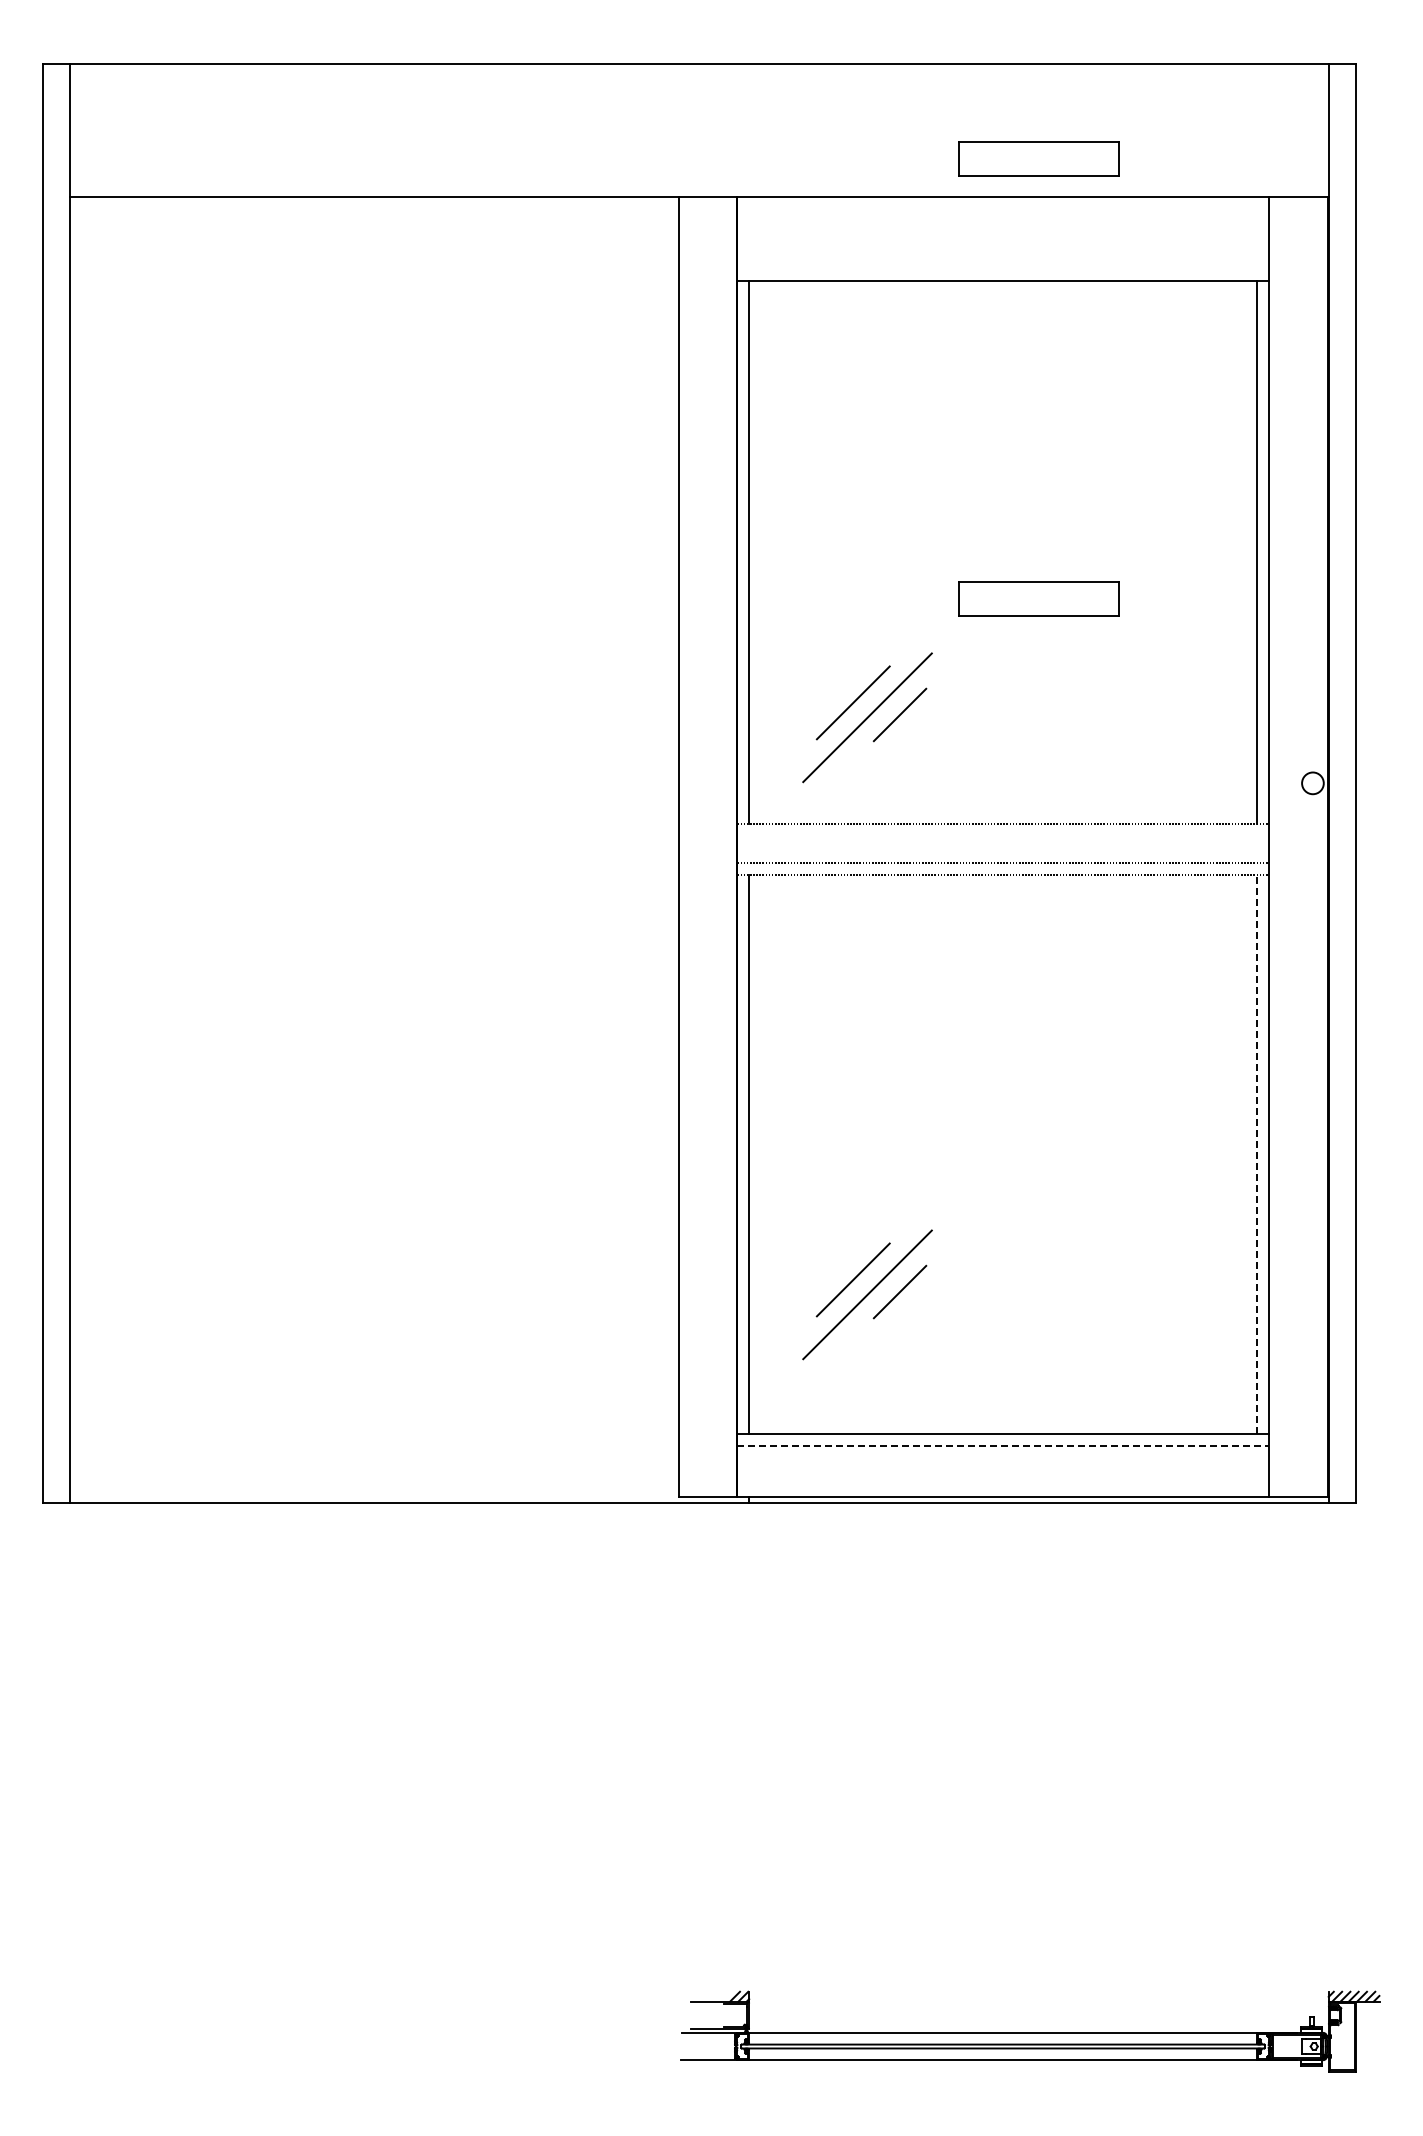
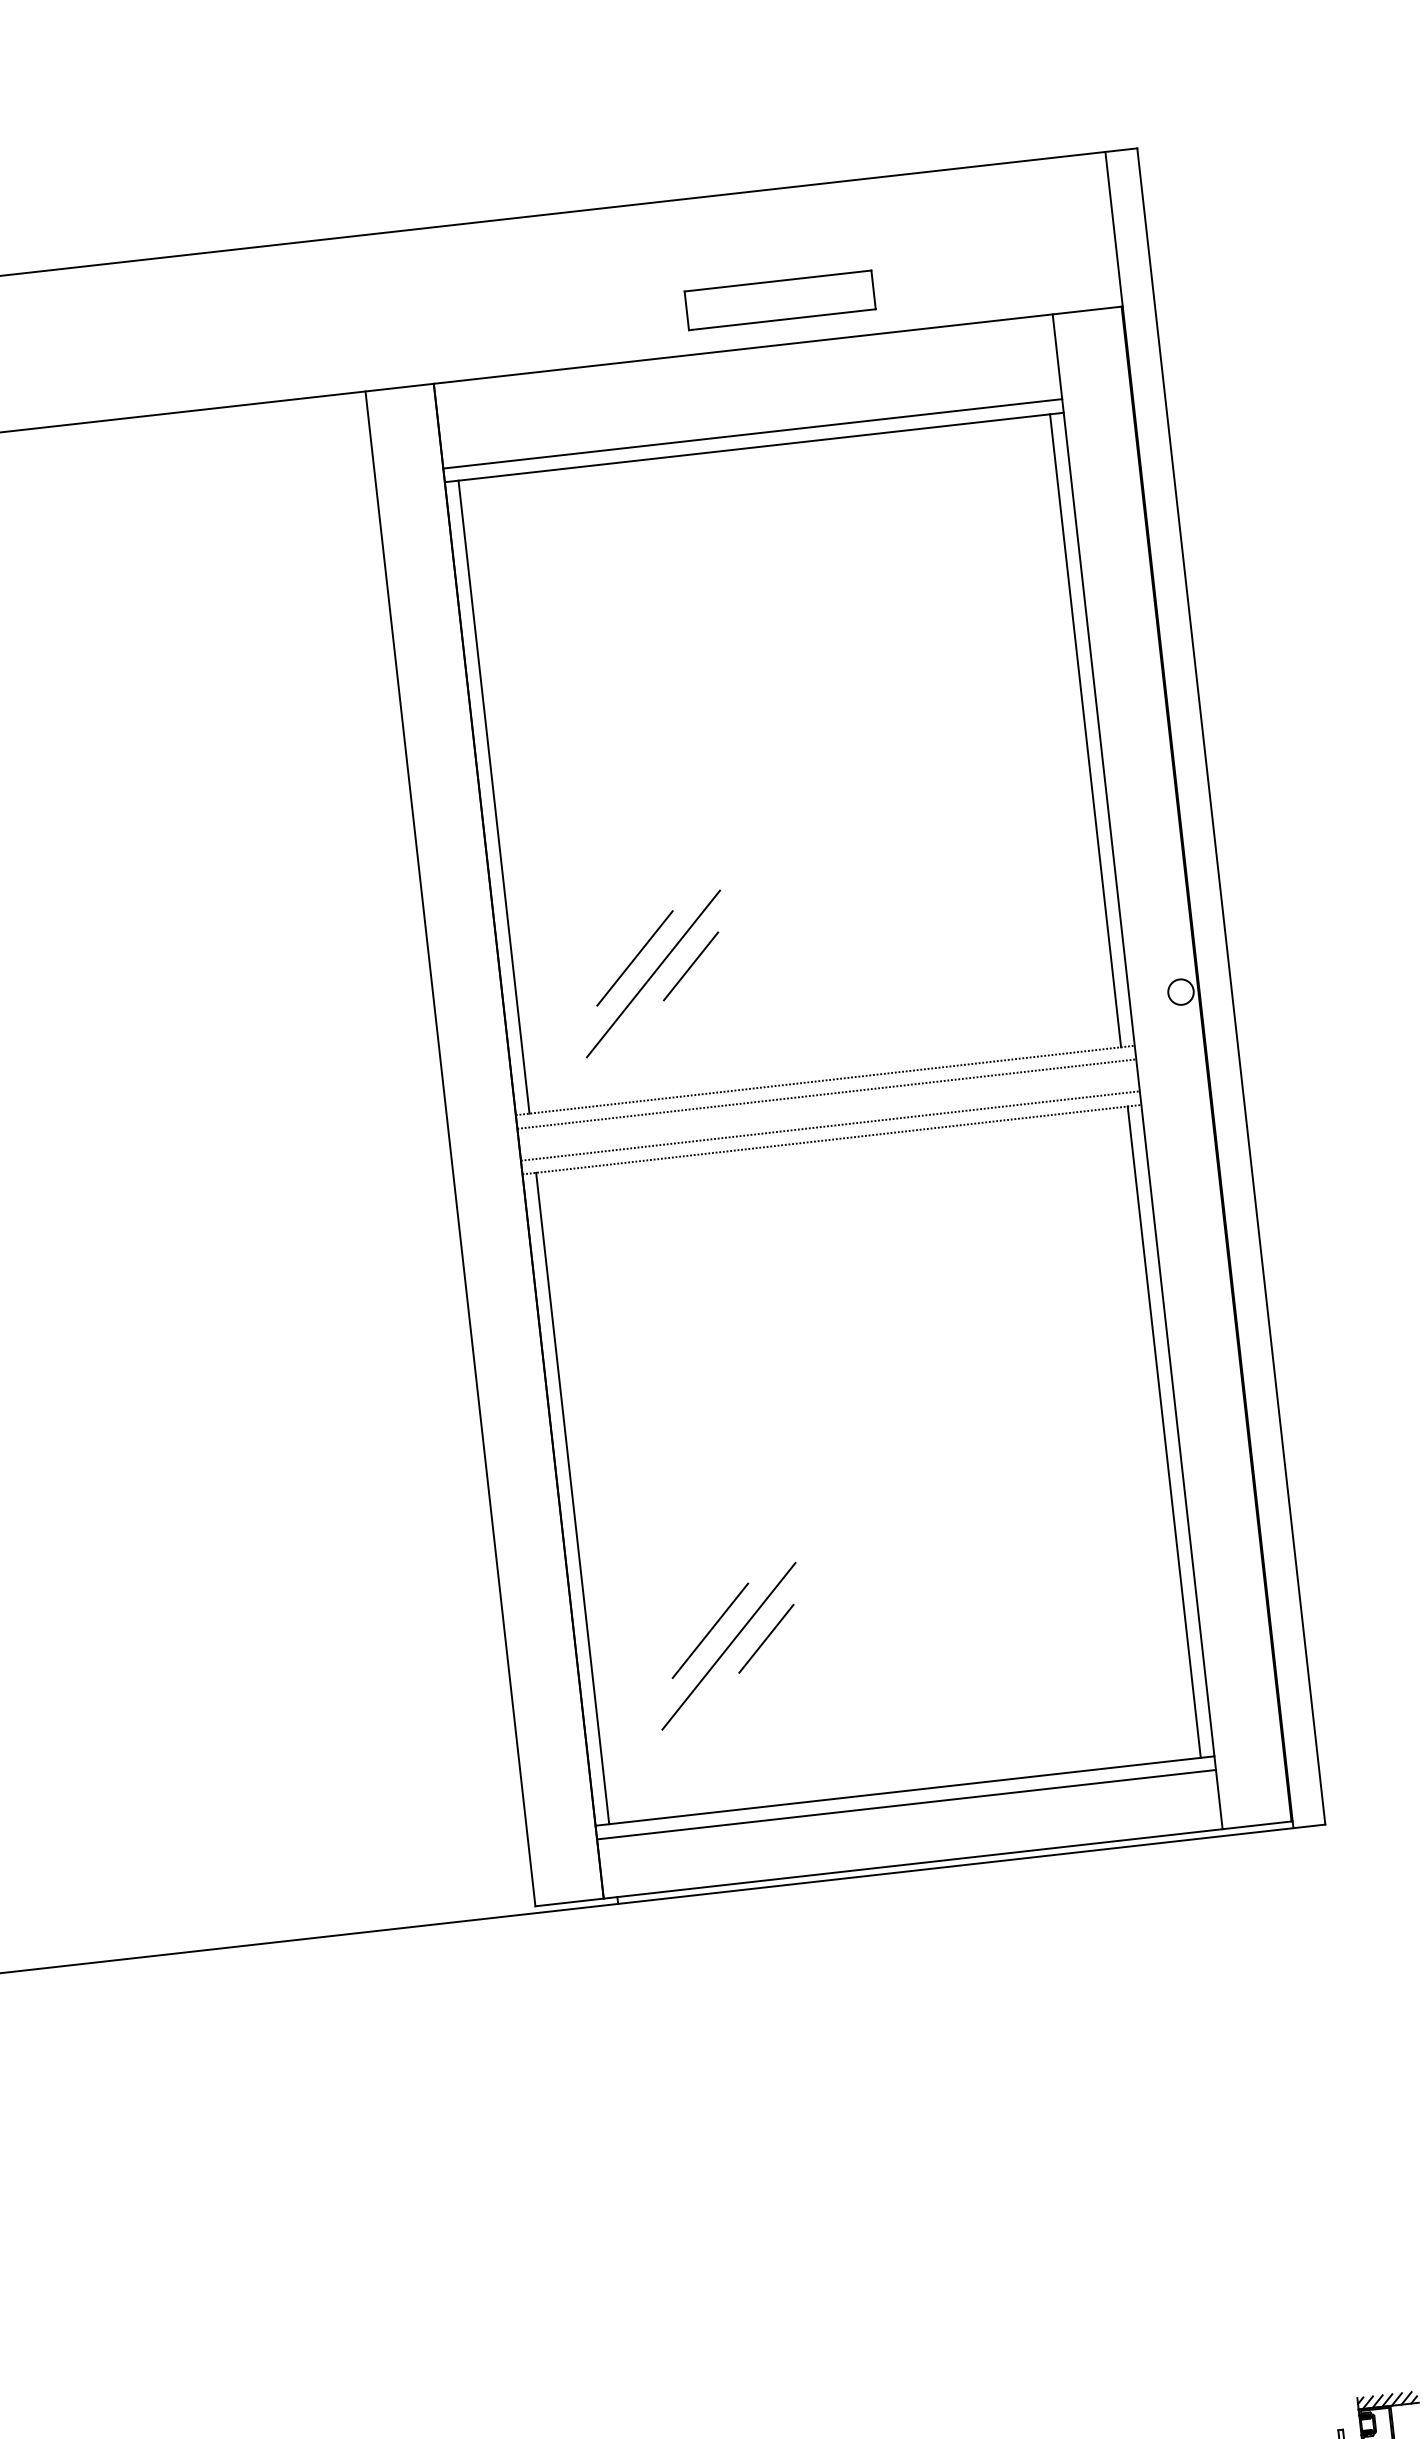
line: (1002, 269) -> (752, 433), added
part: (1038, 598) -> (837, 812), removed
line: (1002, 836) -> (826, 1094), added
line: (1256, 1154) -> (1163, 1431), dashed -> solid
line: (1003, 1445) -> (907, 1804), dashed -> solid

